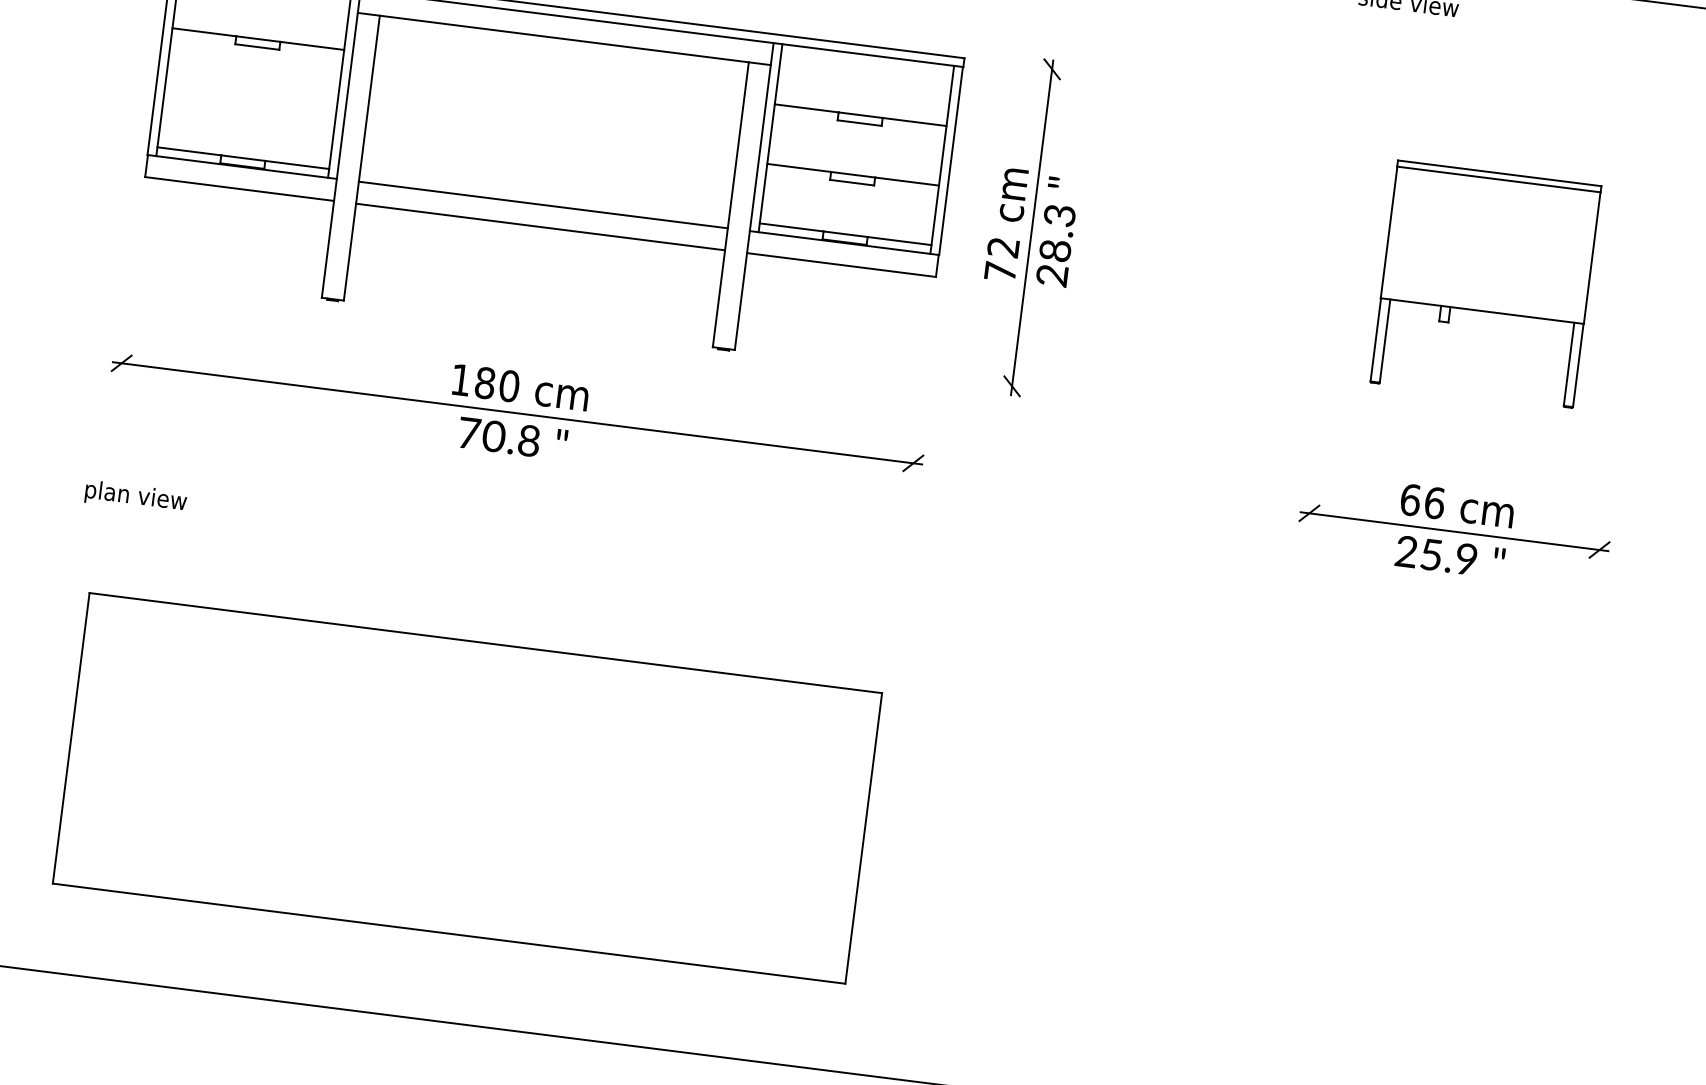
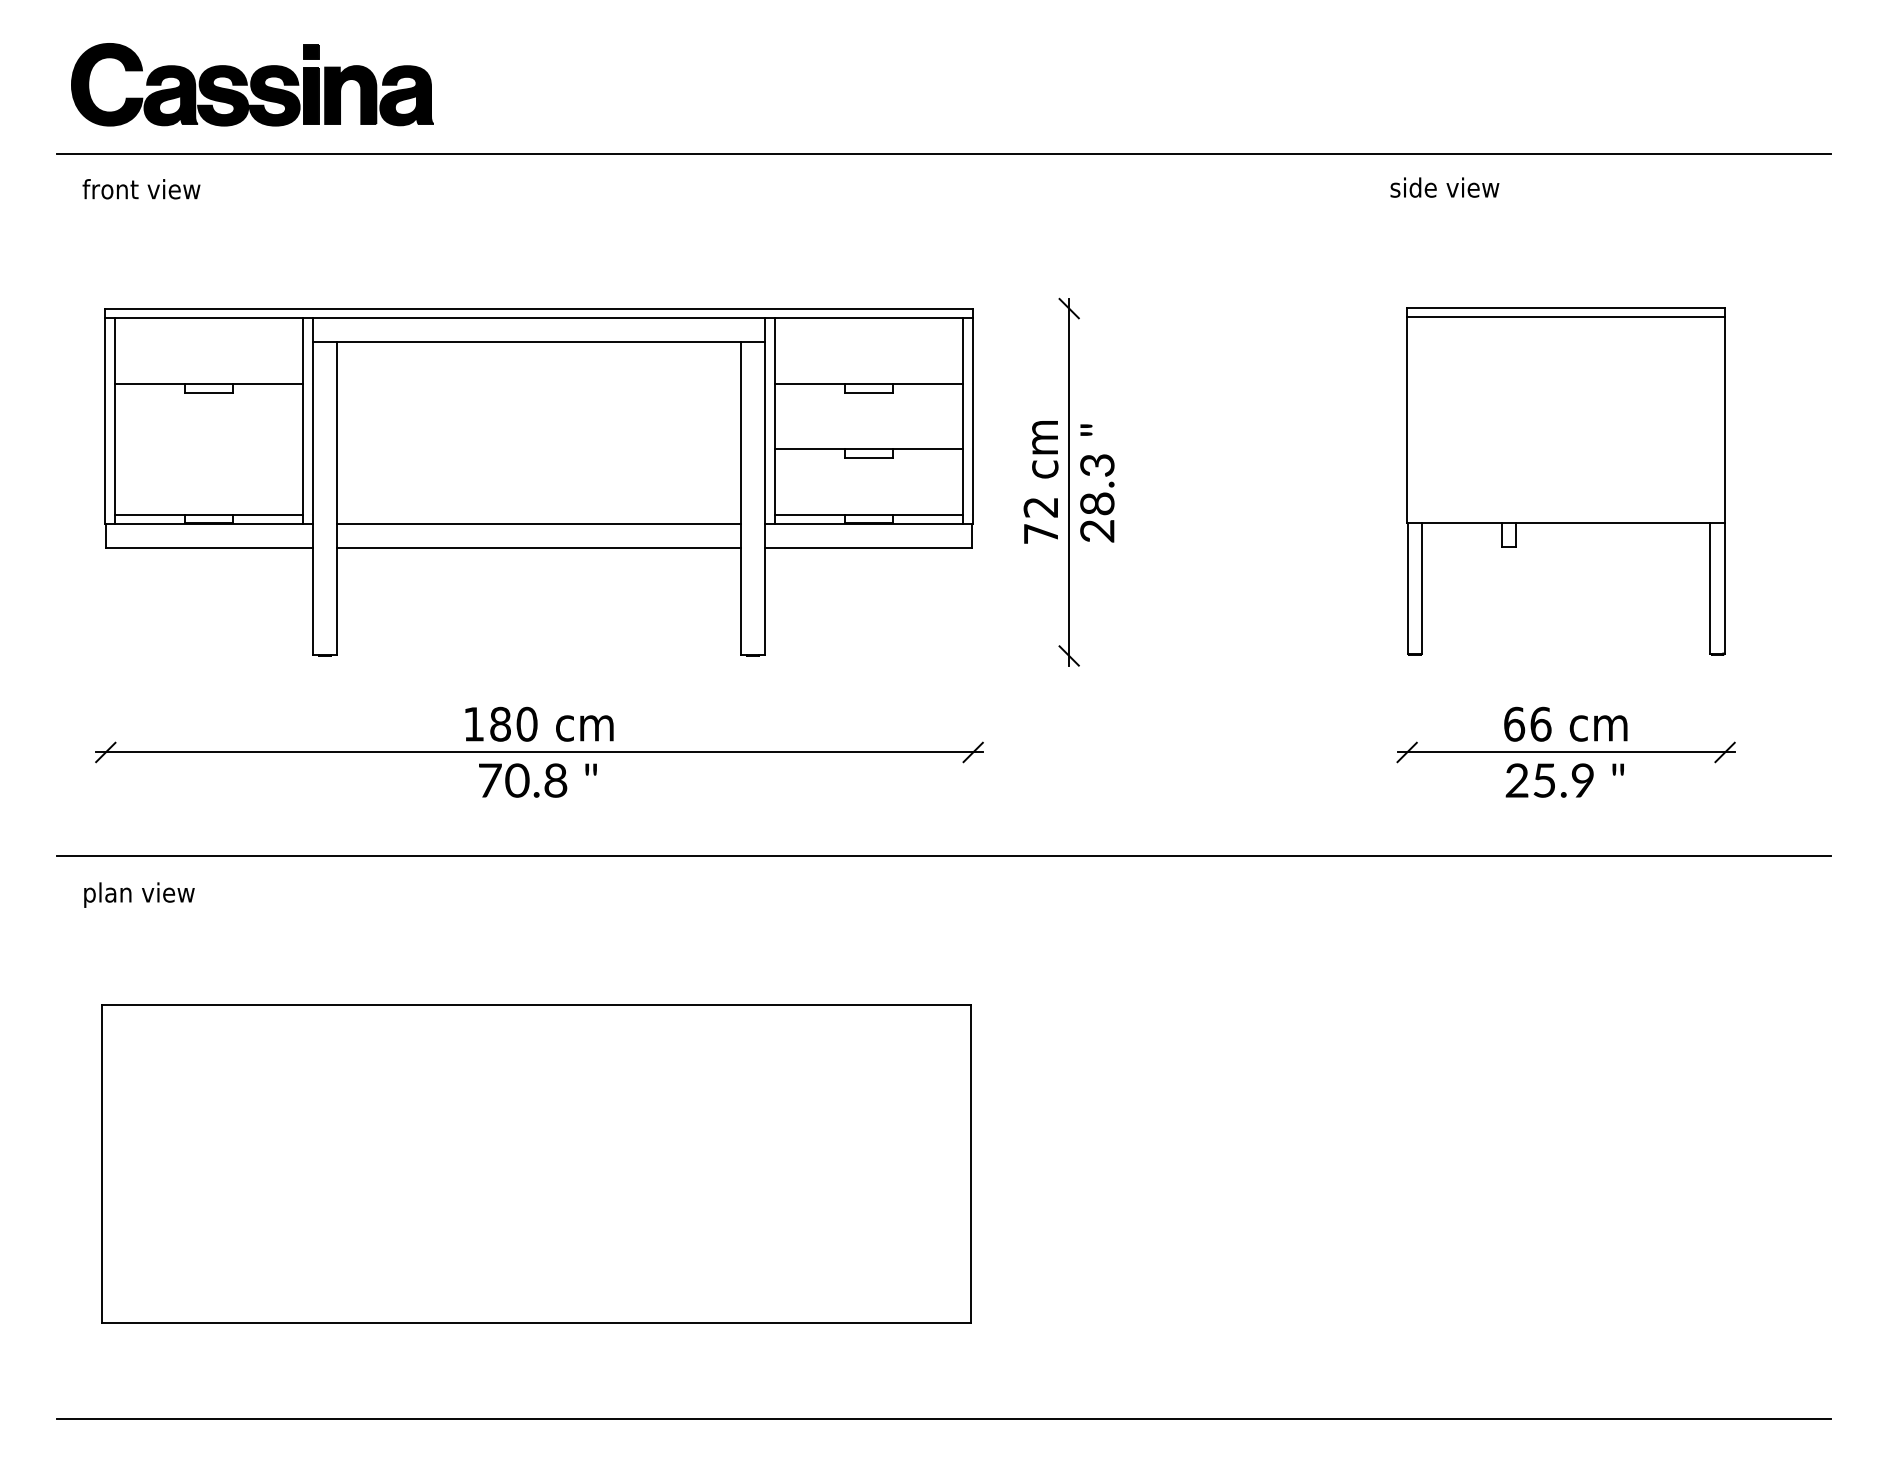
part: (1485, 284) -> (1565, 481), size x1.43
line: (874, 553) -> (943, 855), added

